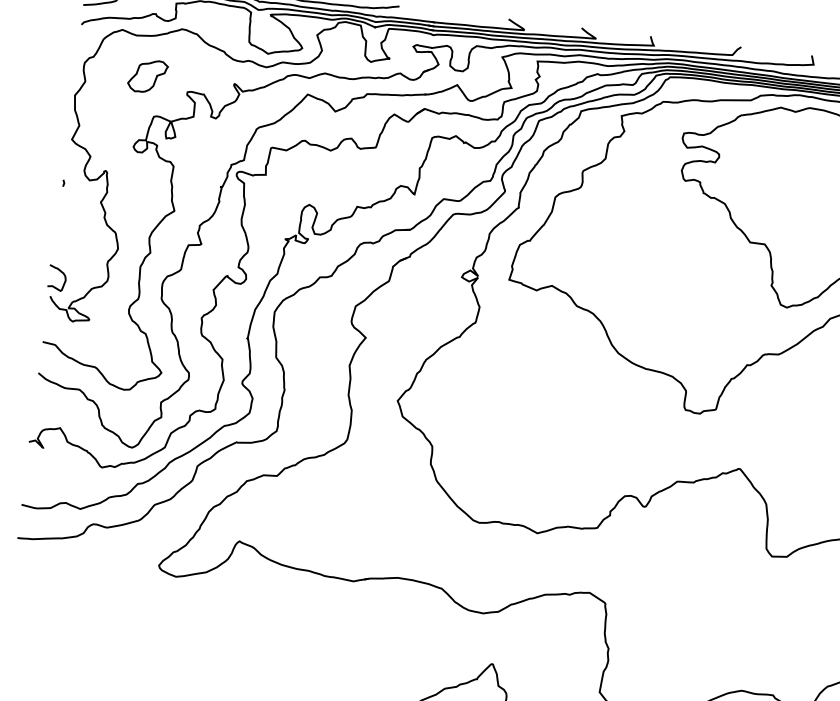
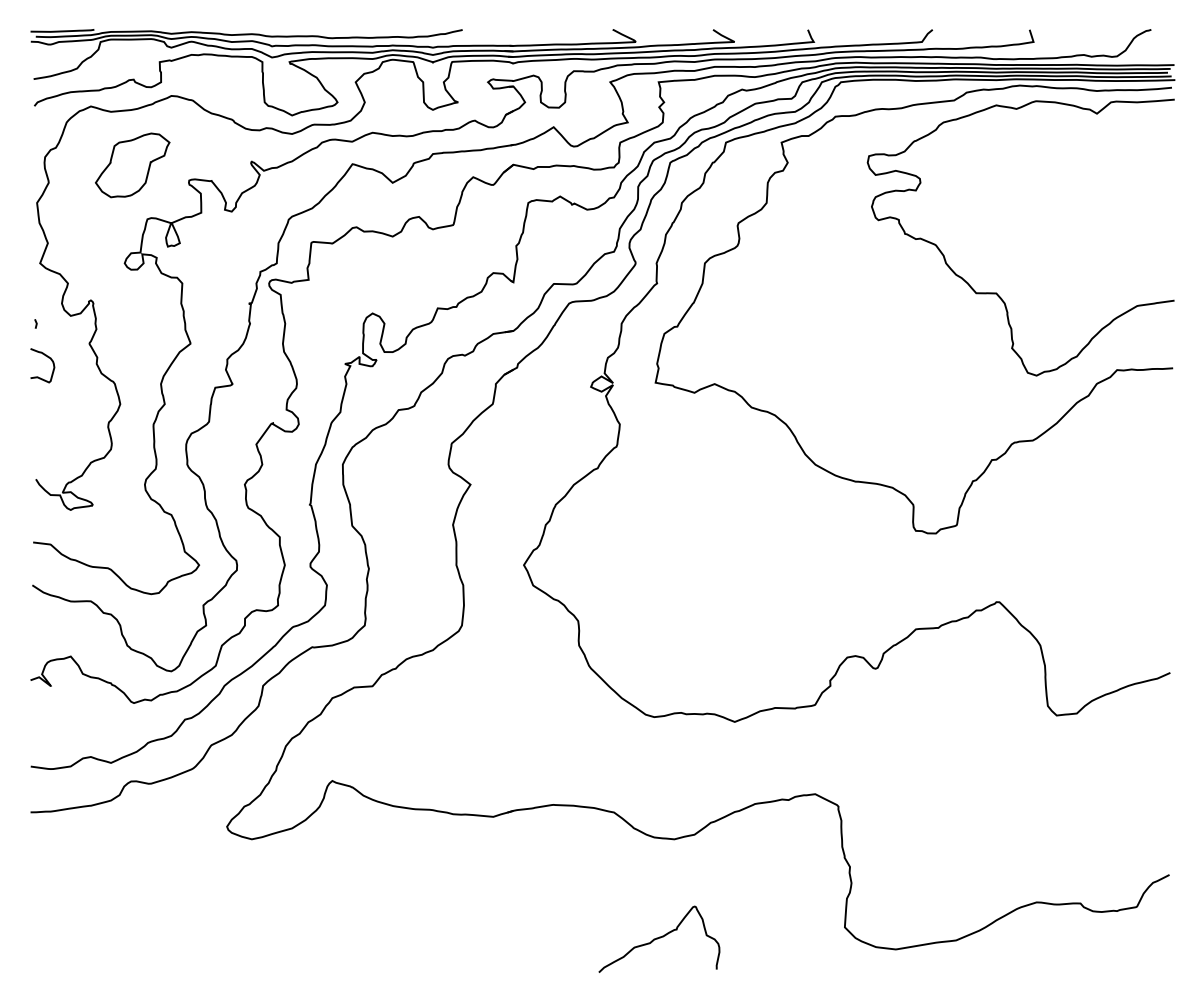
part: (147, 76) -> (132, 165), size x1.43
curve: (62, 273) -> (48, 358), moved

